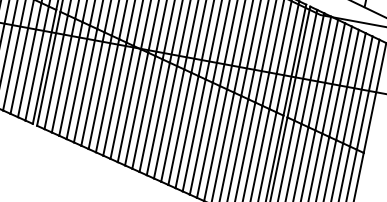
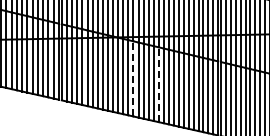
line: (151, 115) -> (133, 78), solid -> dashed
line: (186, 131) -> (158, 84), solid -> dashed

